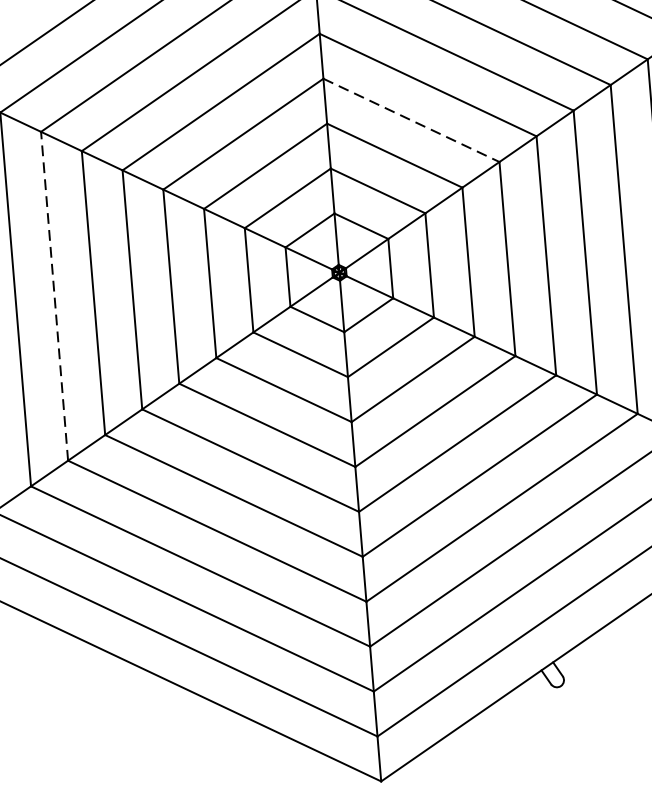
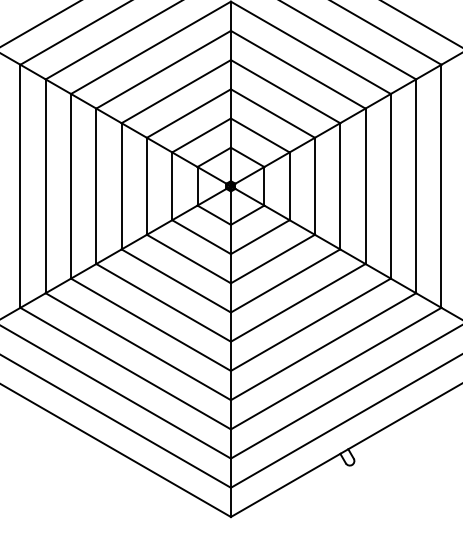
line: (412, 120) -> (286, 91), dashed -> solid
line: (54, 296) -> (45, 186), dashed -> solid

